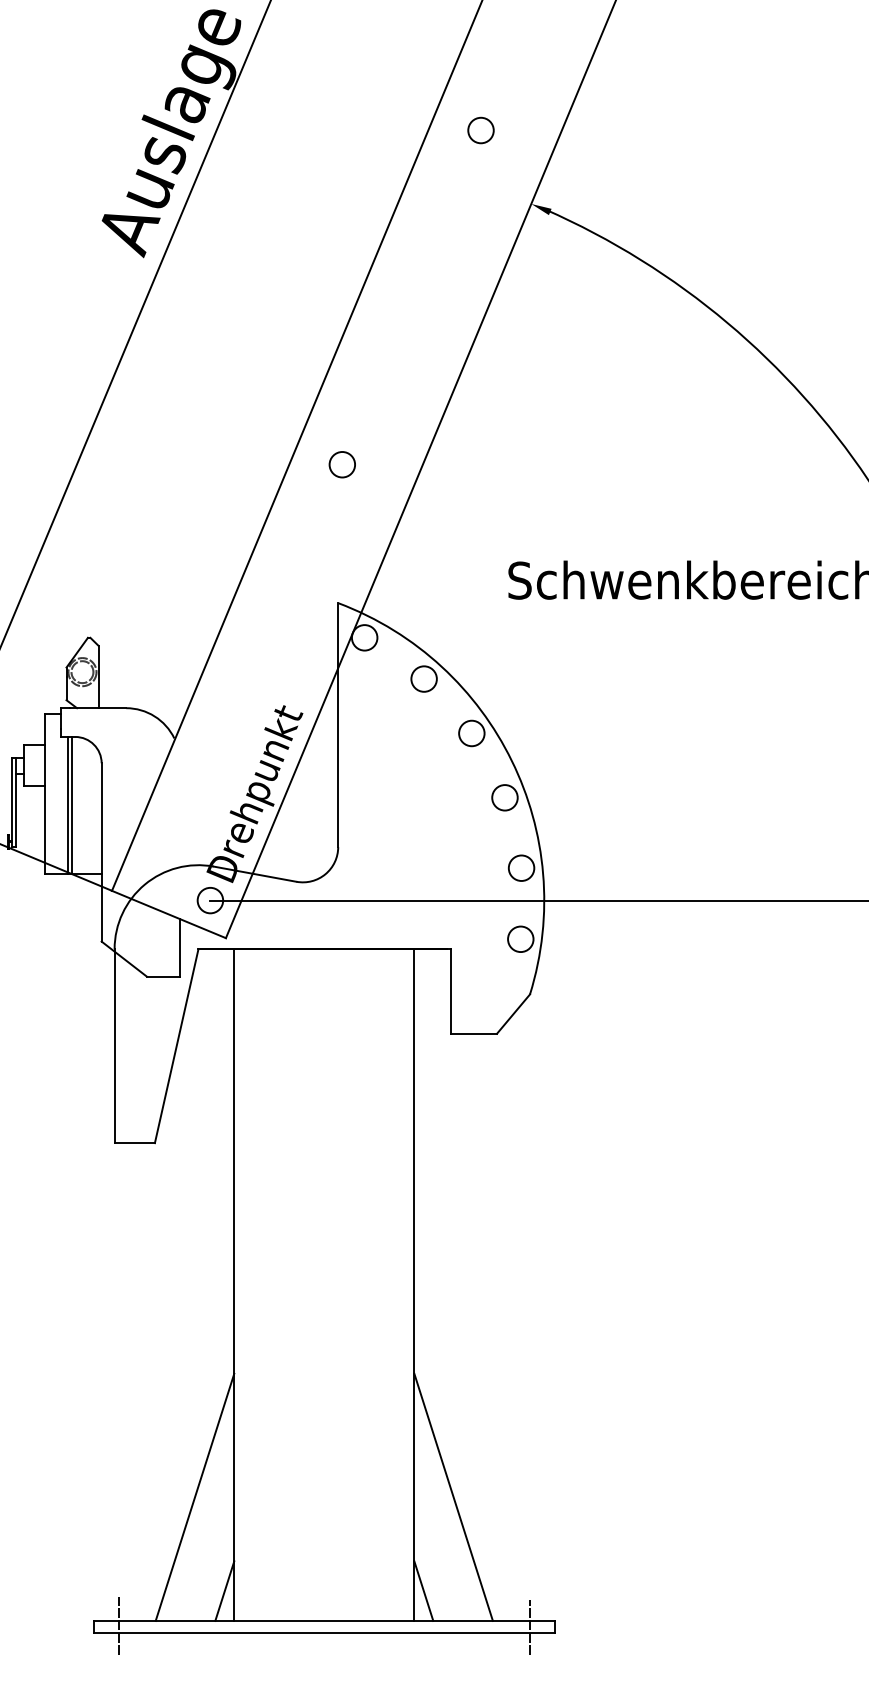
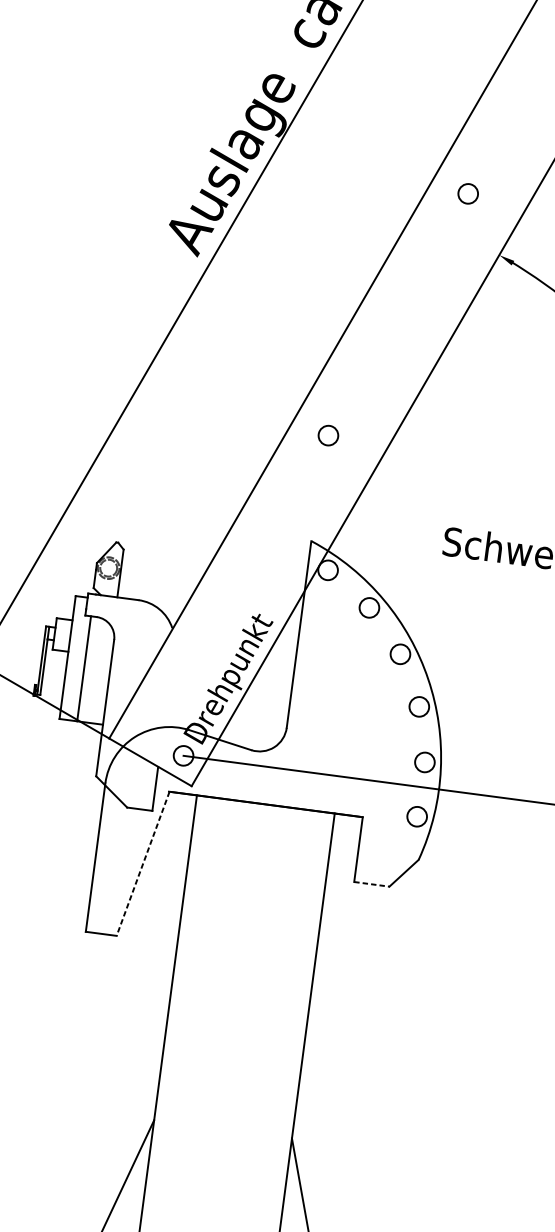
line: (72, 805) -> (87, 669), removed
line: (474, 1033) -> (372, 884), solid -> dashed
line: (176, 1046) -> (142, 864), solid -> dashed

